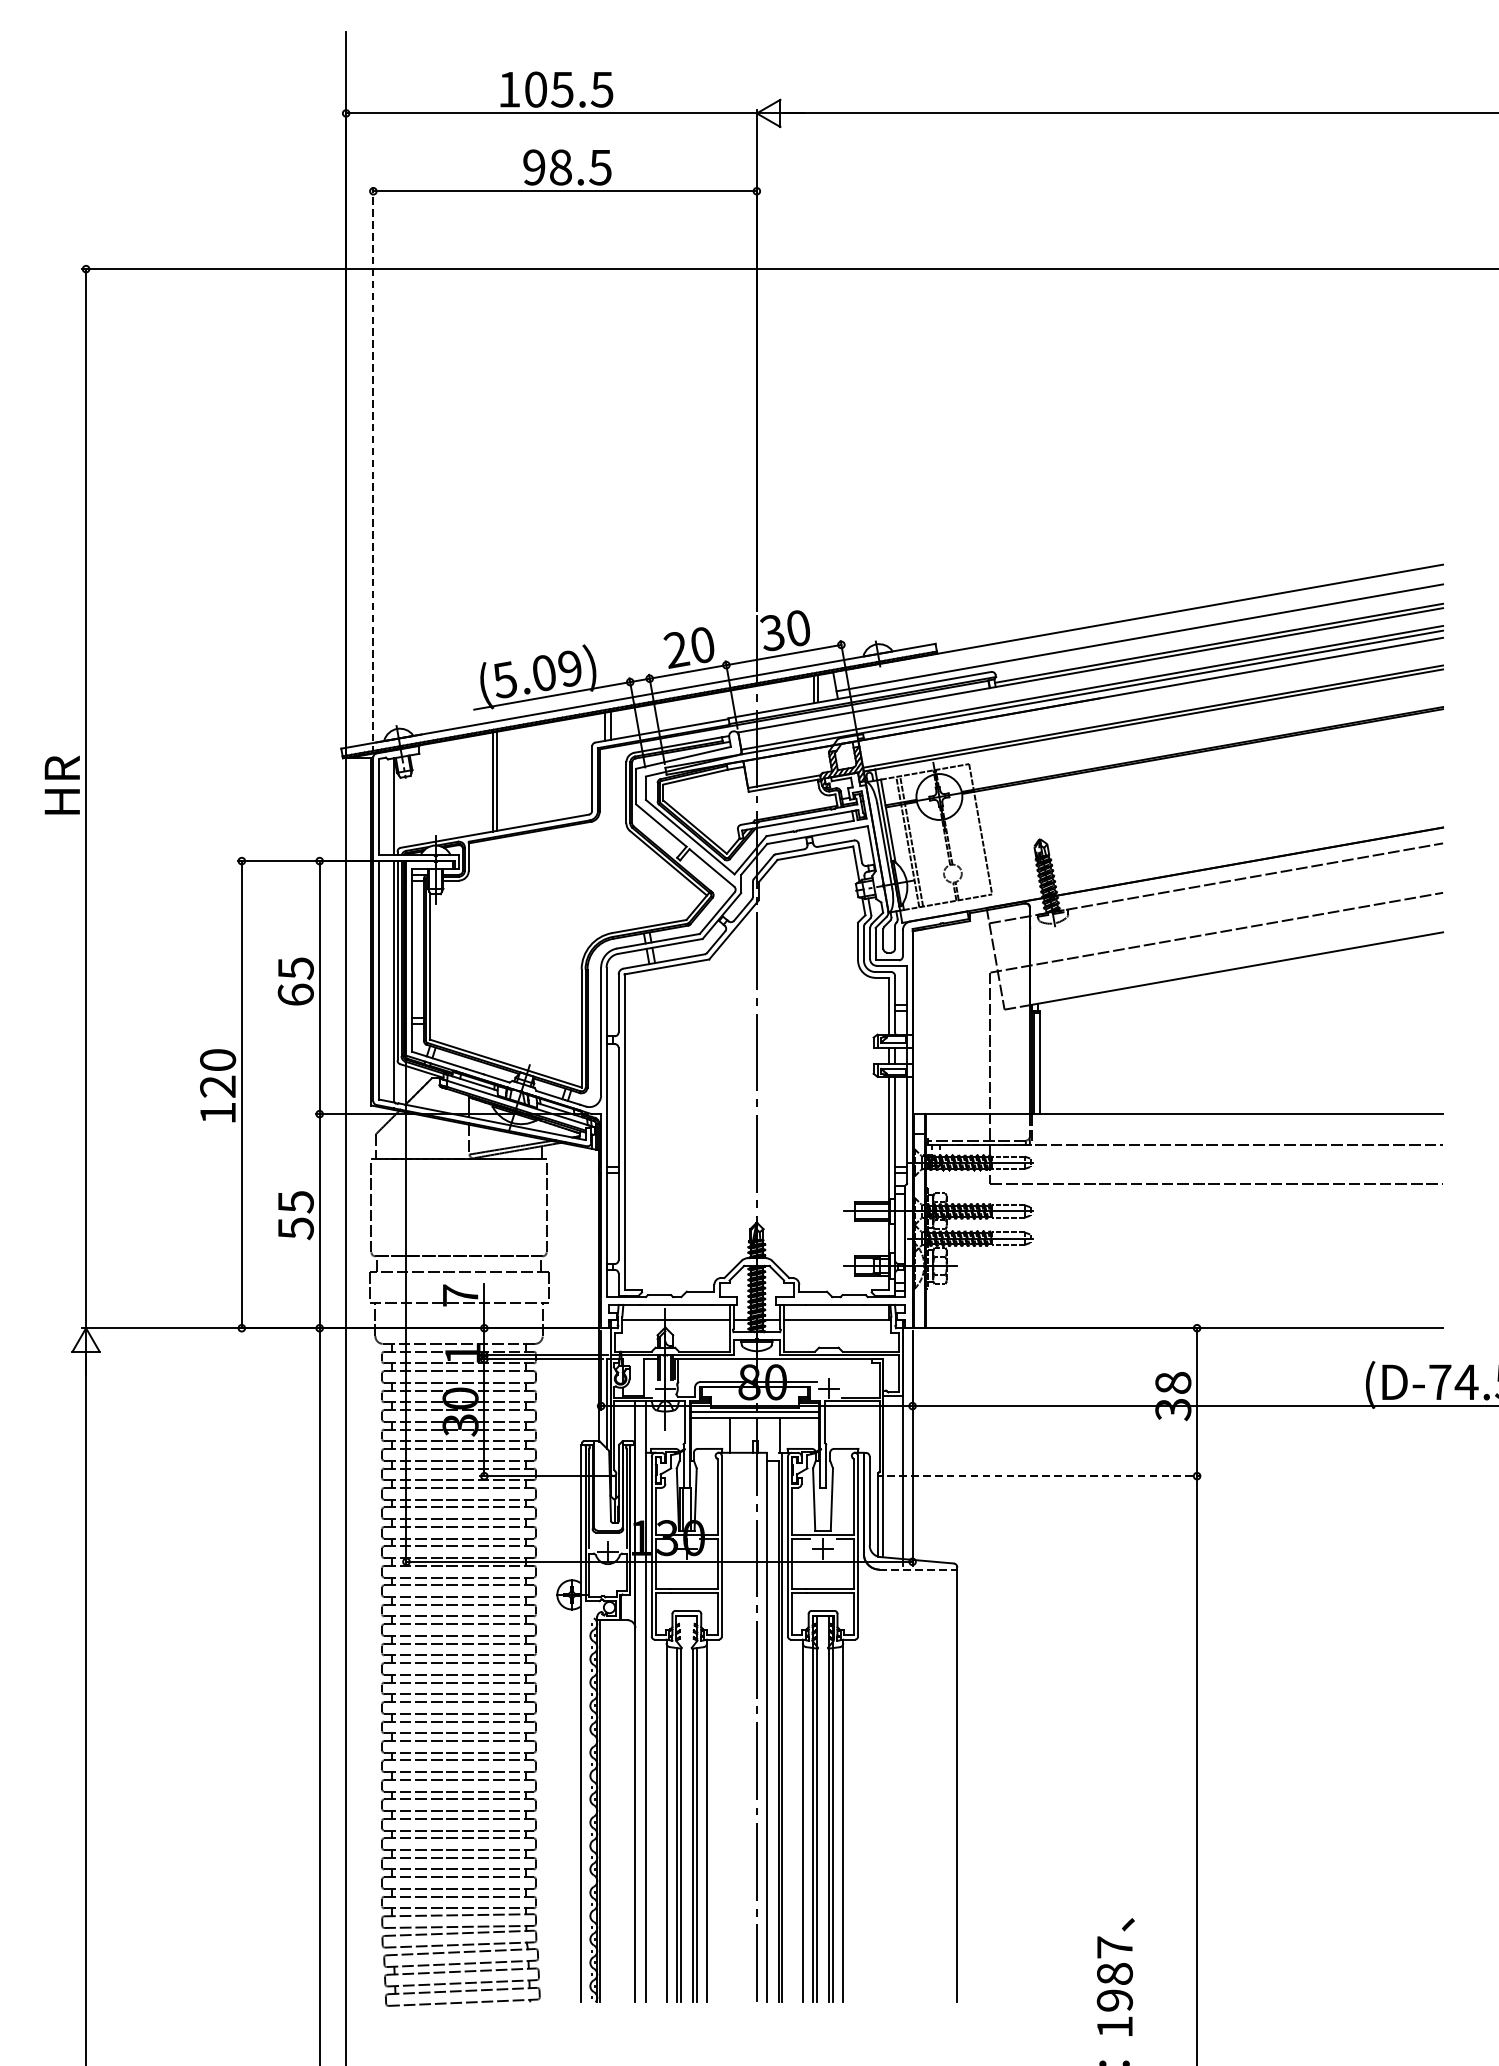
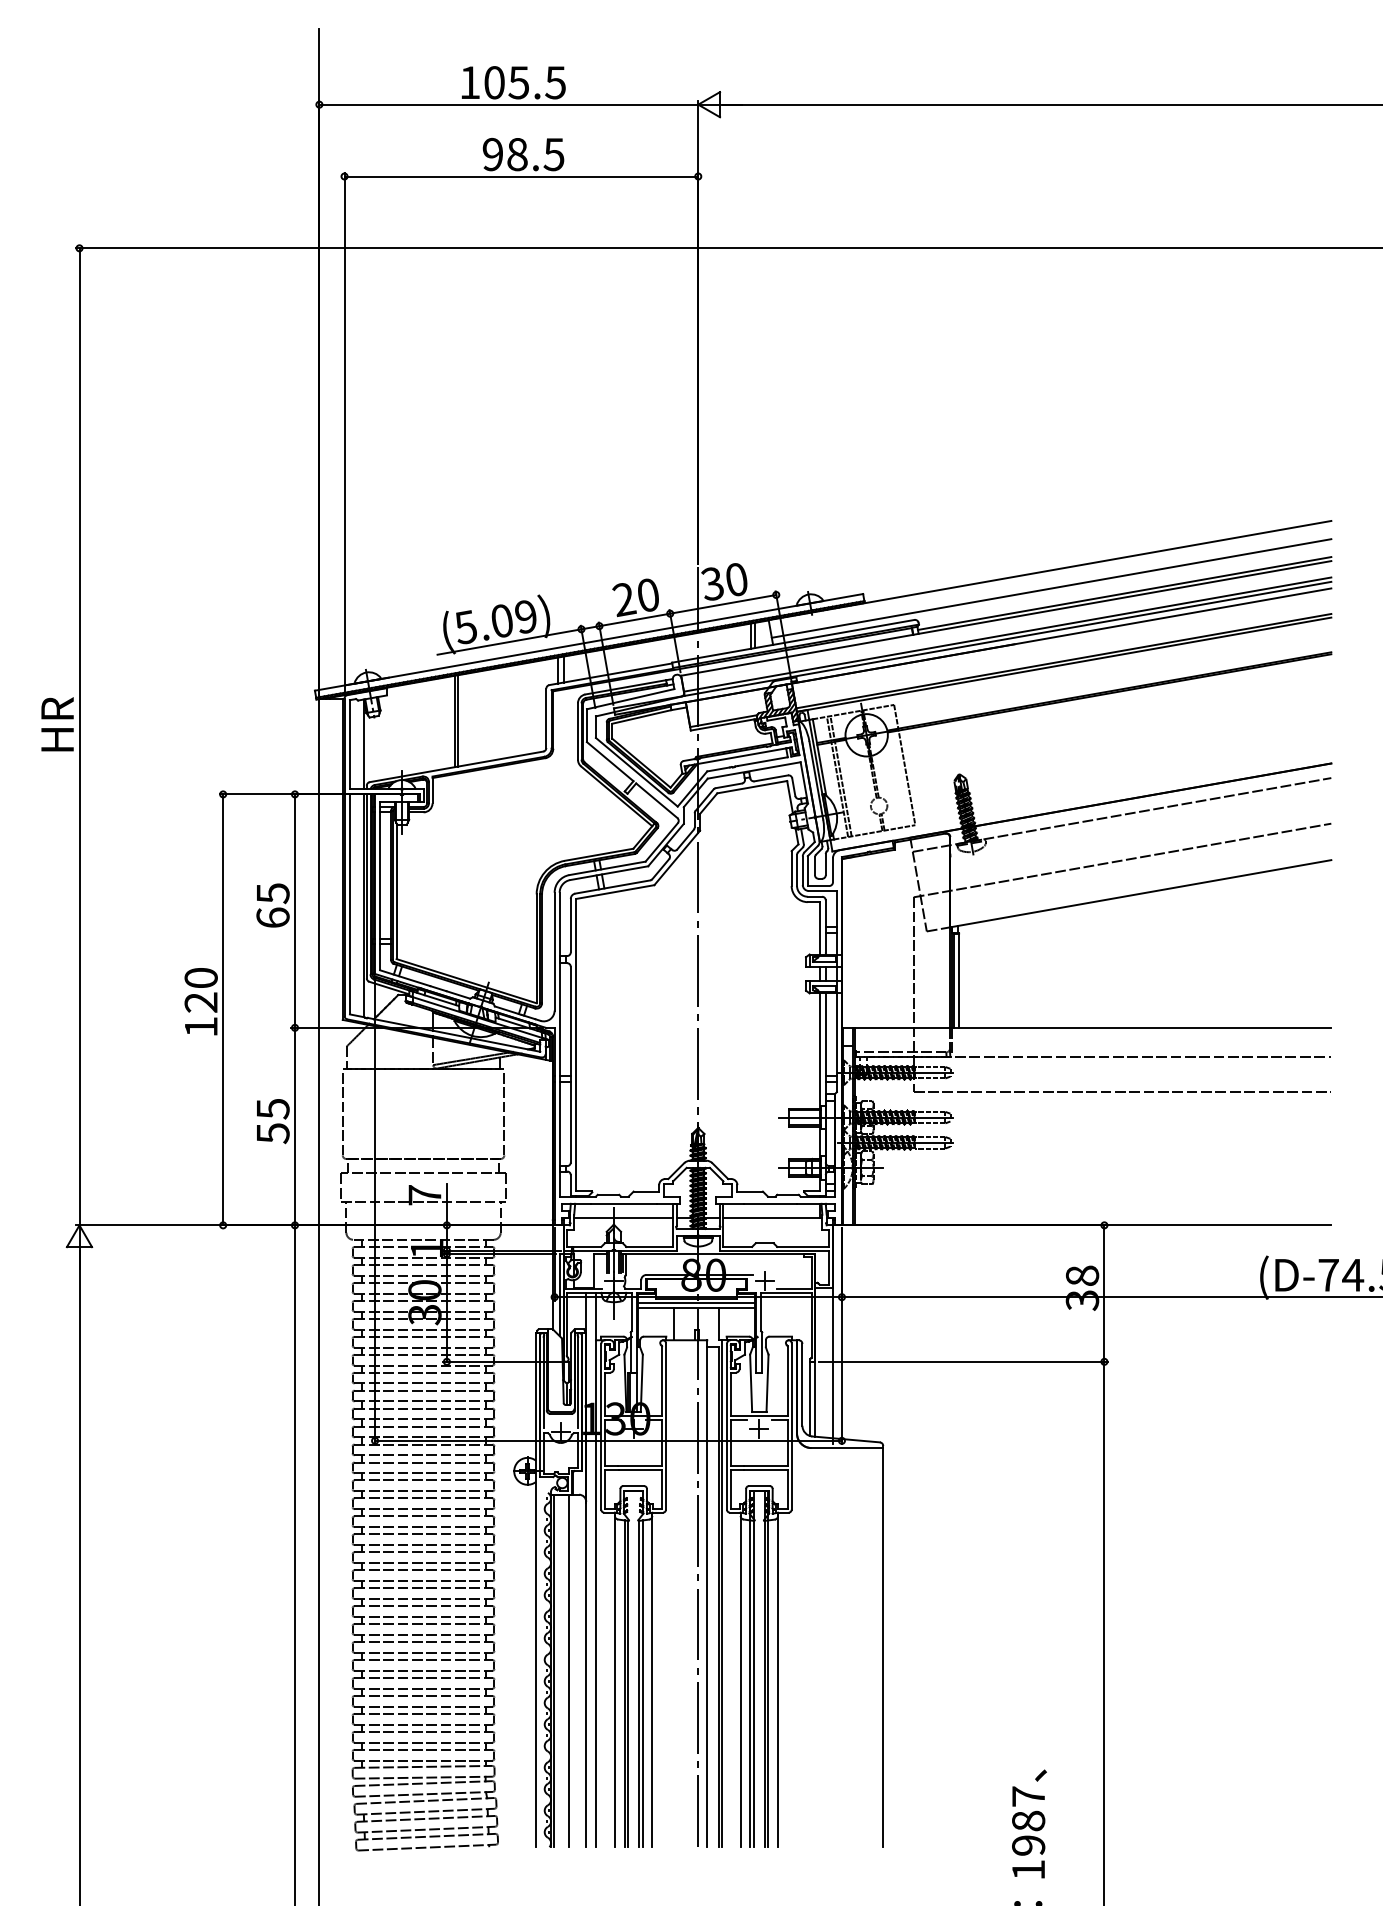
line: (373, 469) -> (344, 433), dashed -> solid
line: (1044, 1475) -> (963, 1361), dashed -> solid
line: (918, 1570) -> (847, 1448), dashed -> solid
line: (617, 1810) -> (569, 1670), added

